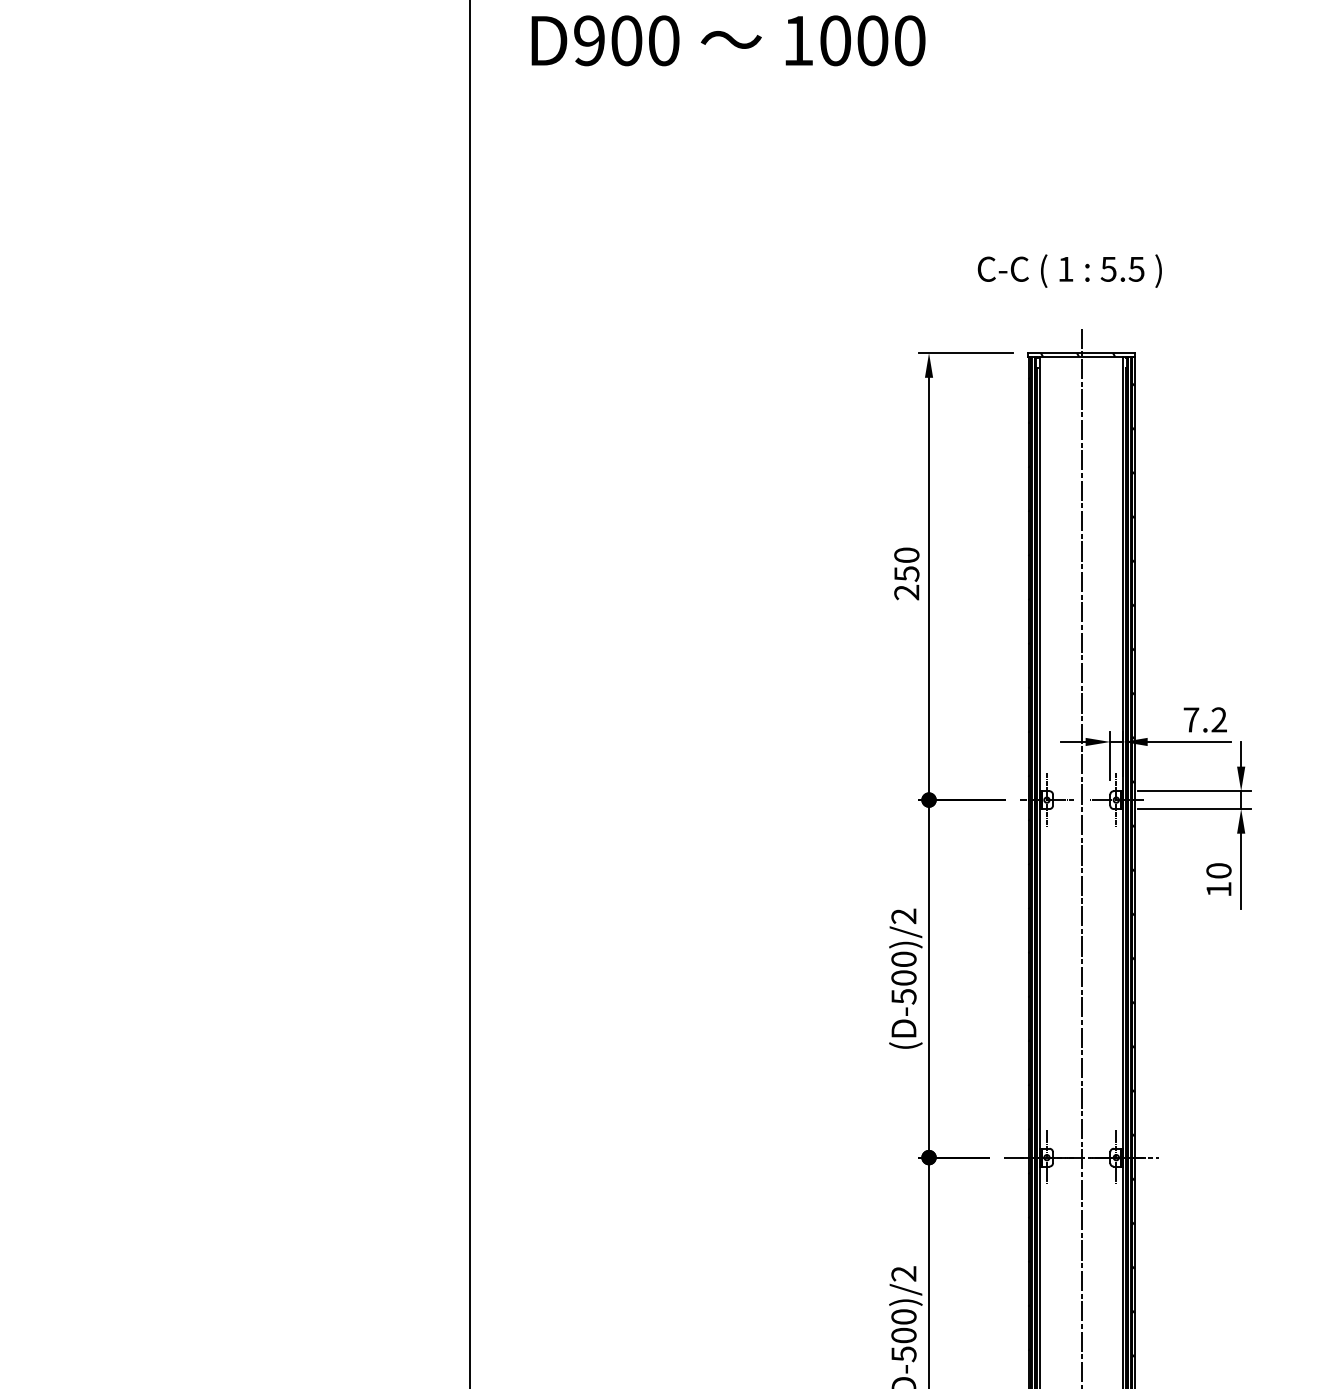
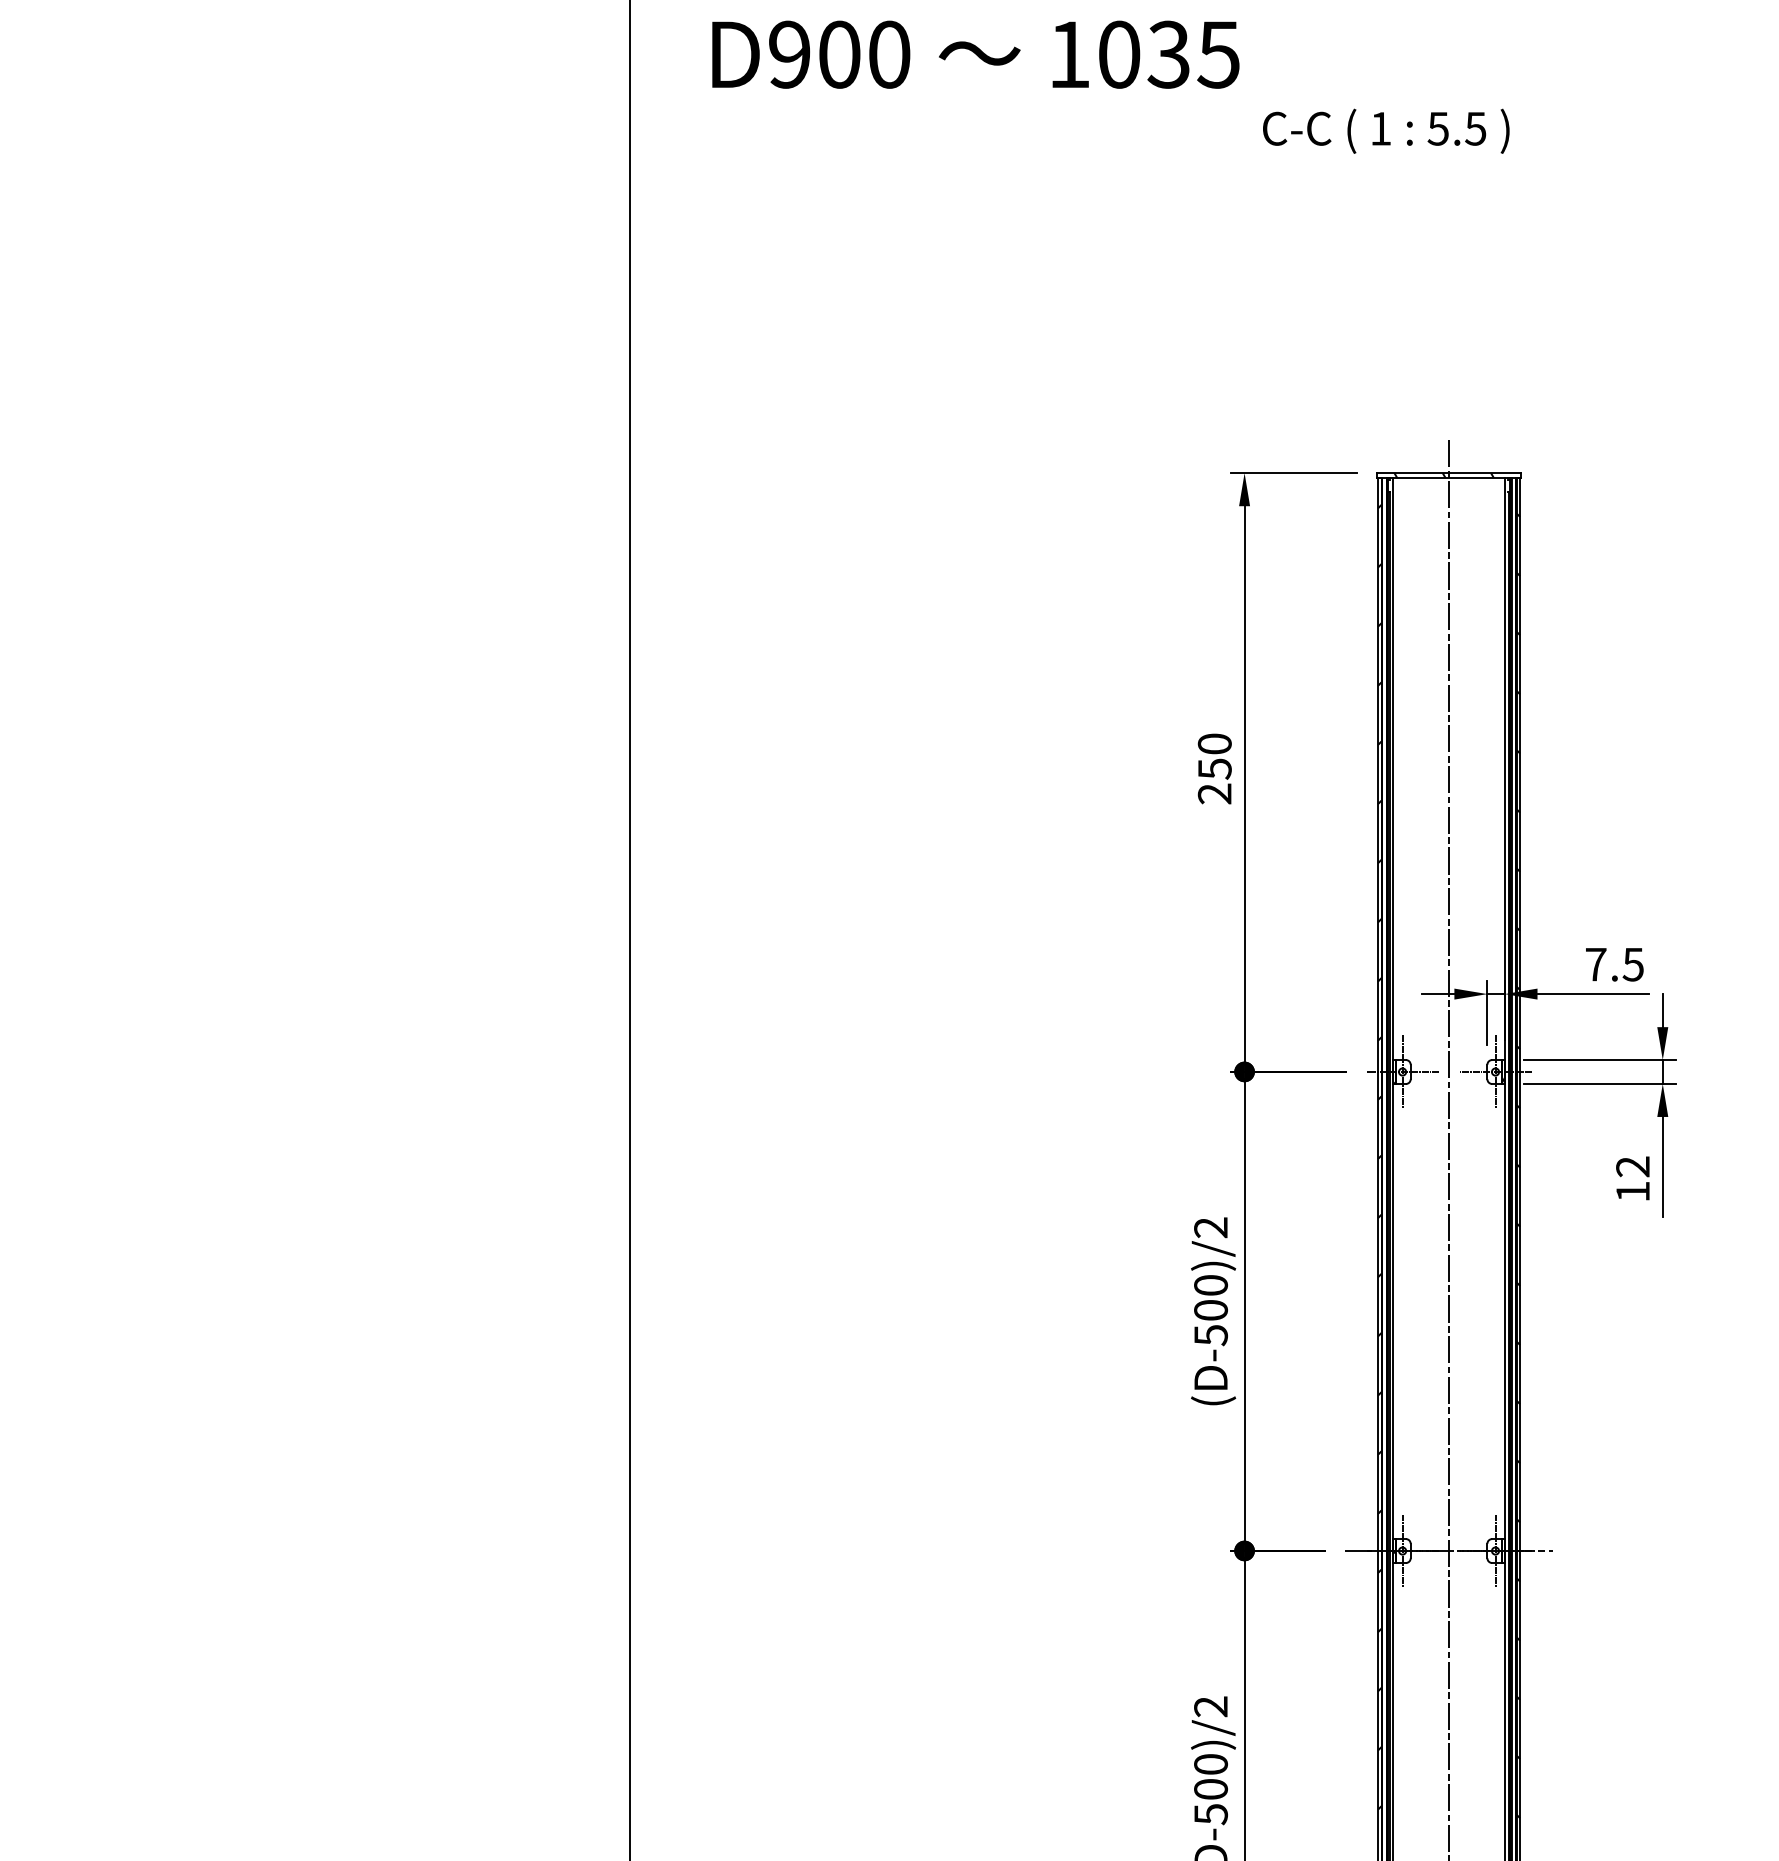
text: (890, 40) -> (1193, 54), 1000 -> 1035
text: (1070, 270) -> (1386, 130), moved
text: (1218, 719) -> (1632, 964), 7.2 -> 7.5
text: (1219, 870) -> (1633, 1166), 10 -> 12

